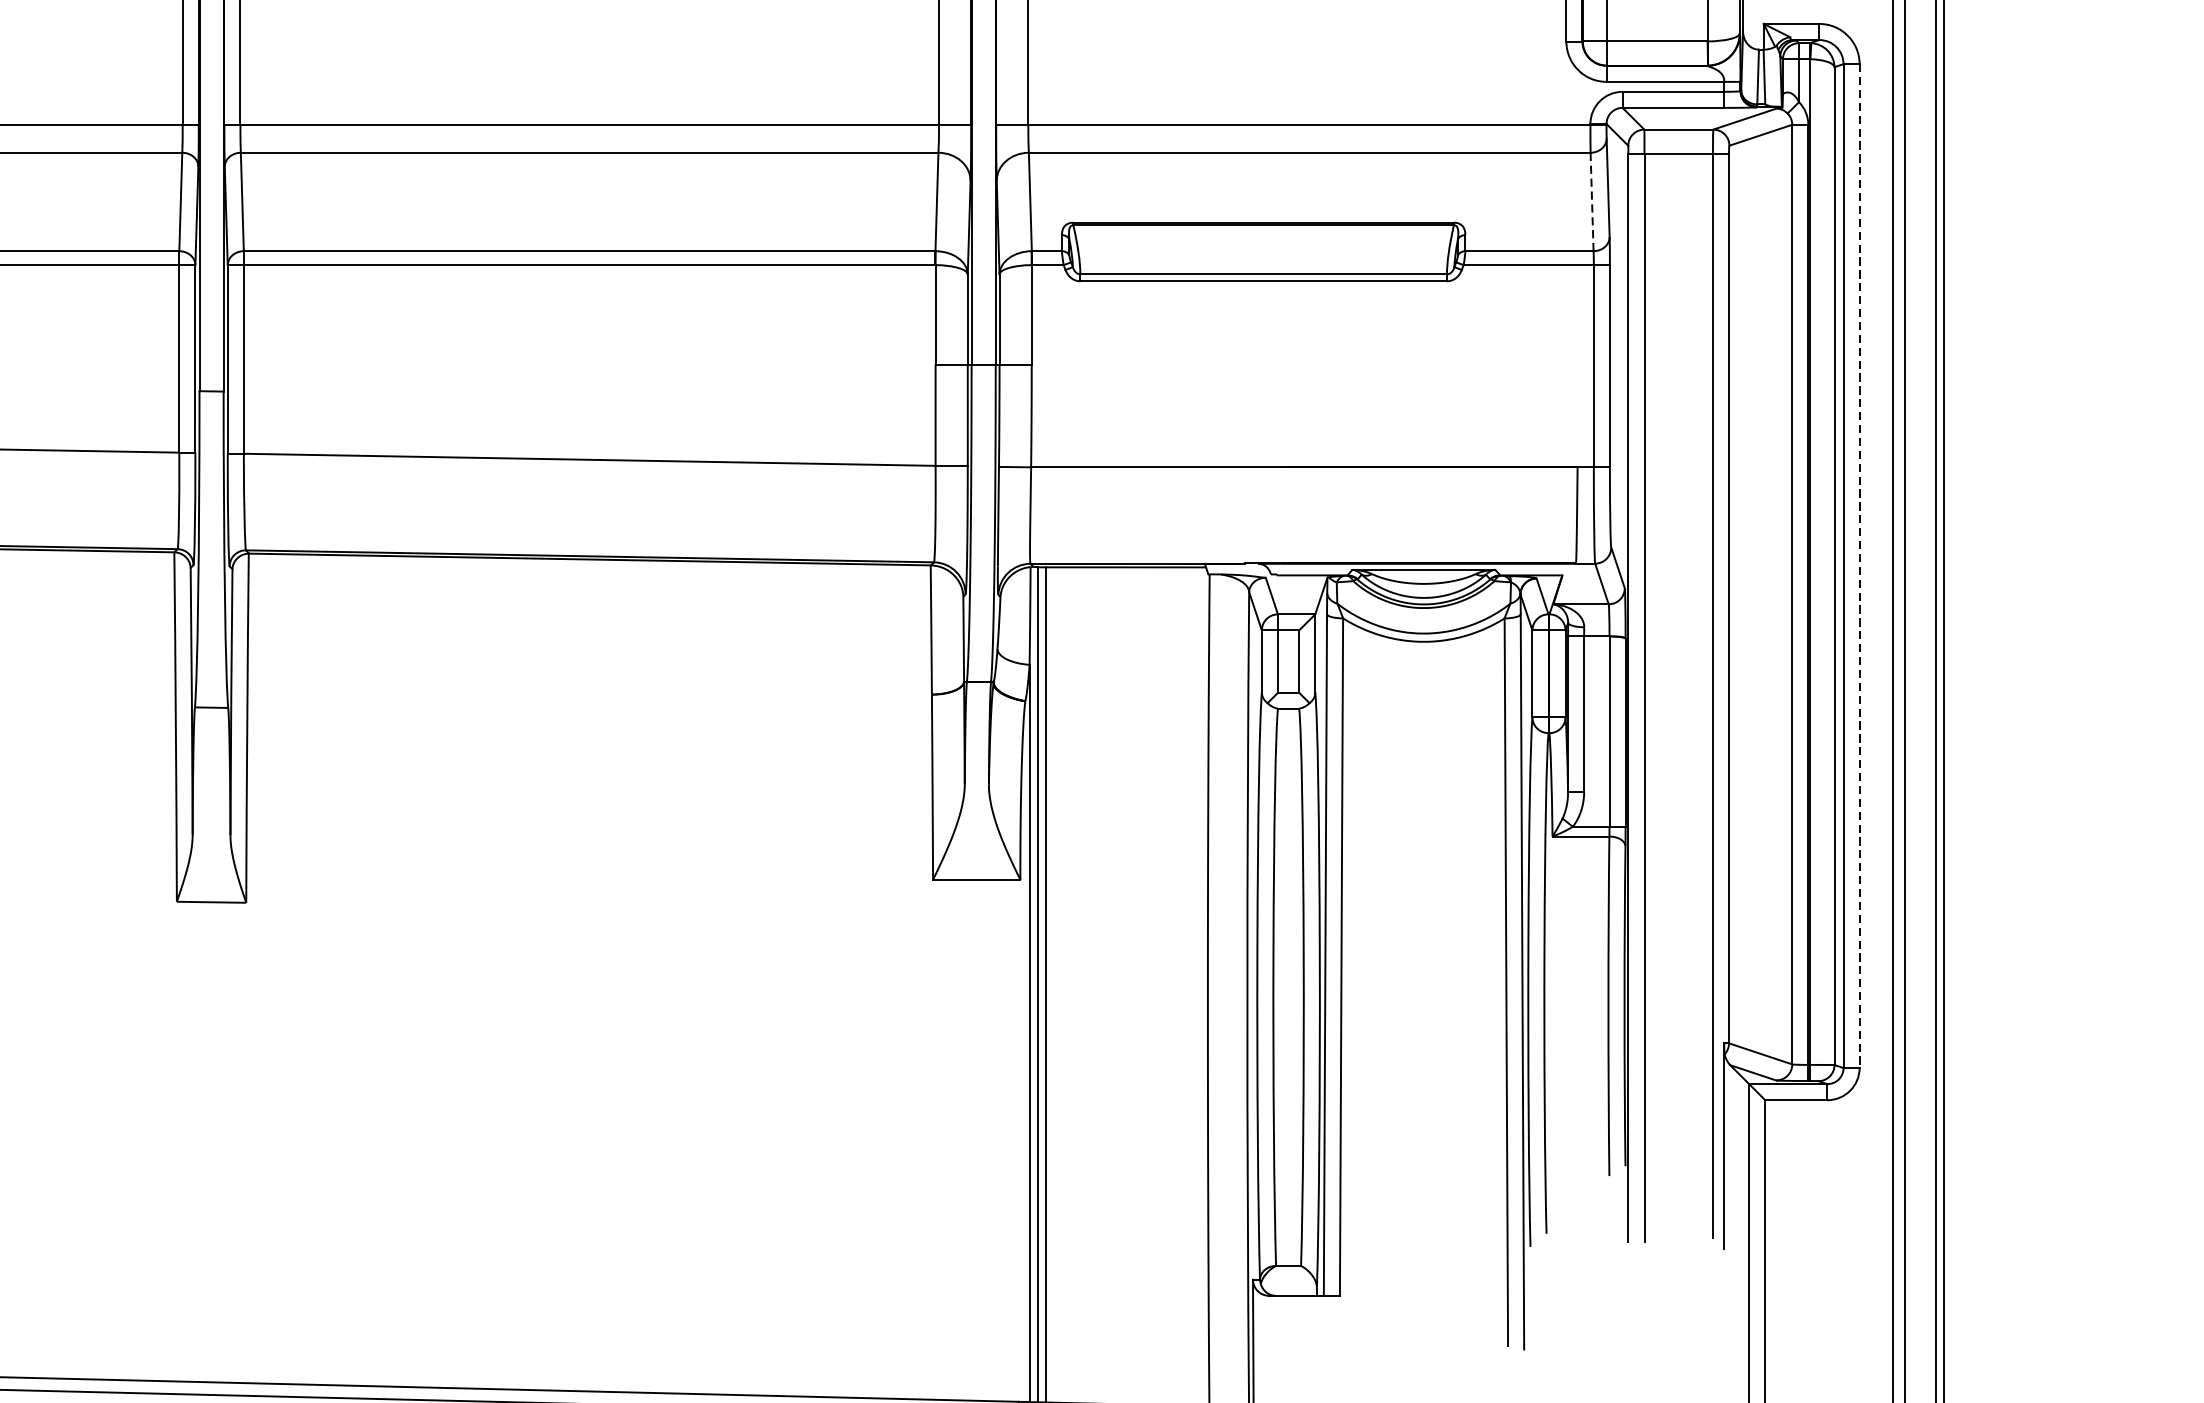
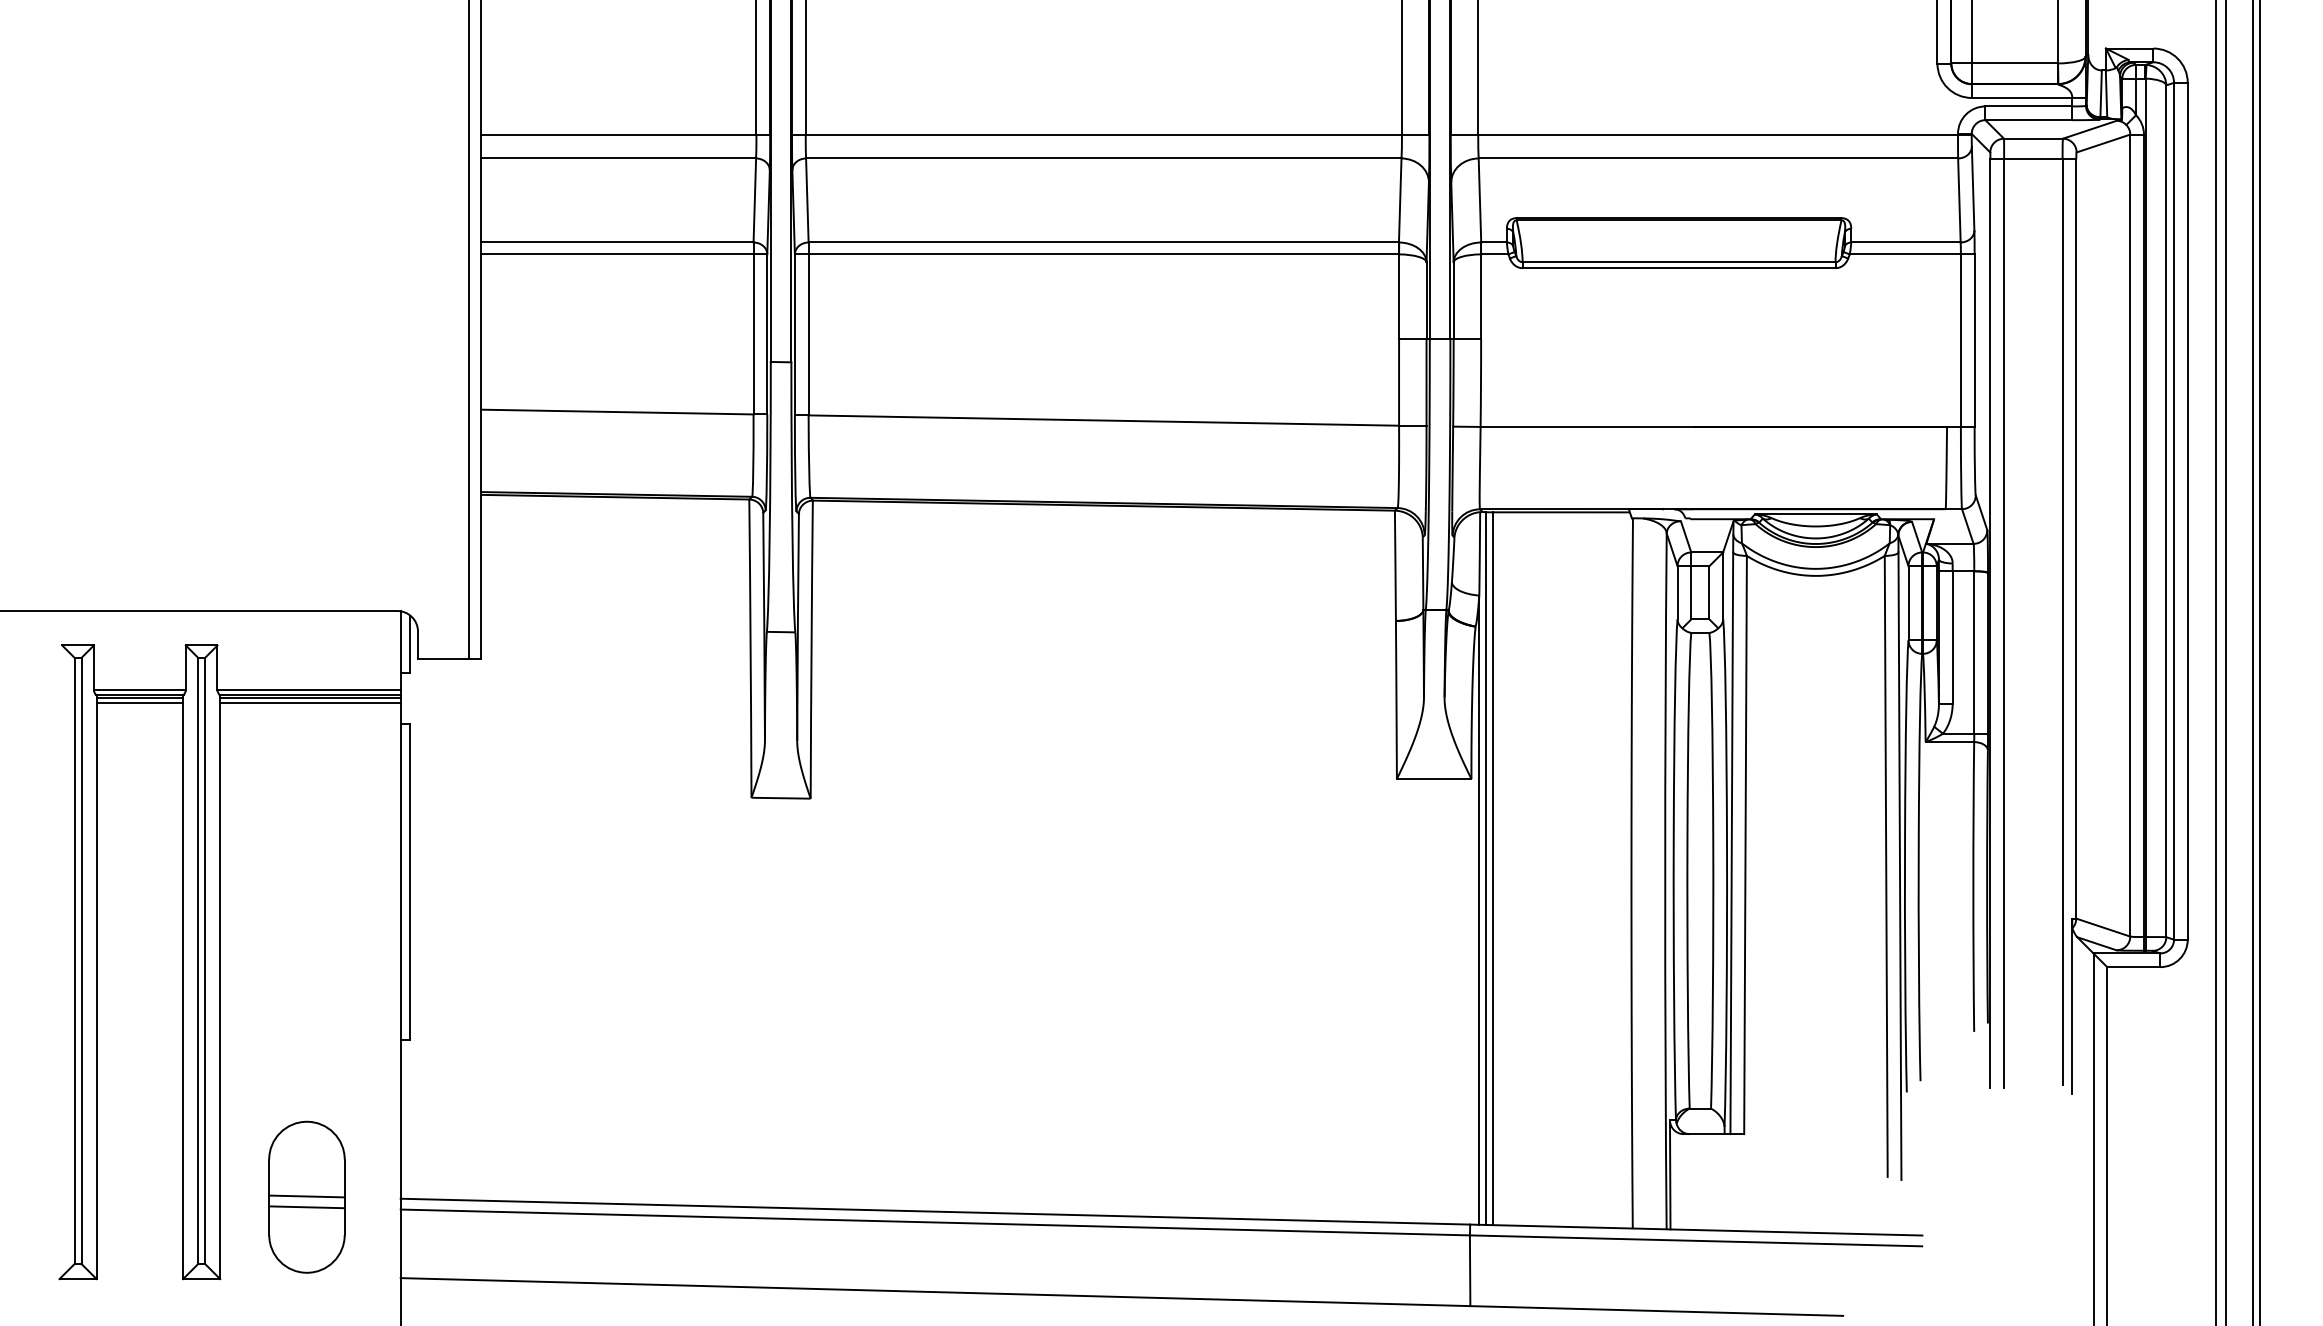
line: (1592, 200) -> (1959, 199), dashed -> solid
line: (1859, 566) -> (2187, 511), dashed -> solid

